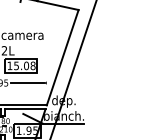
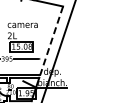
line: (62, 58) -> (51, 41), solid -> dashed

